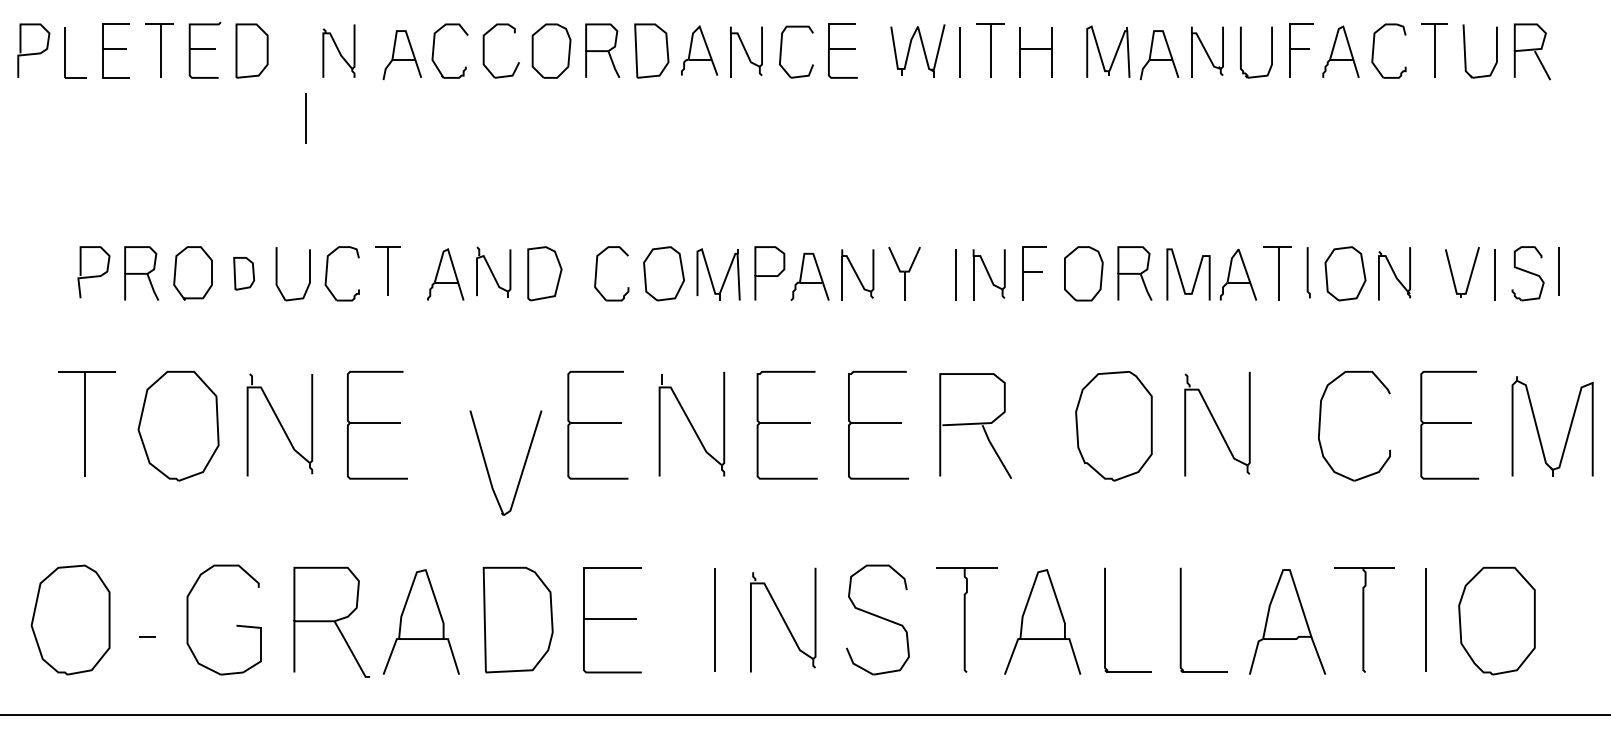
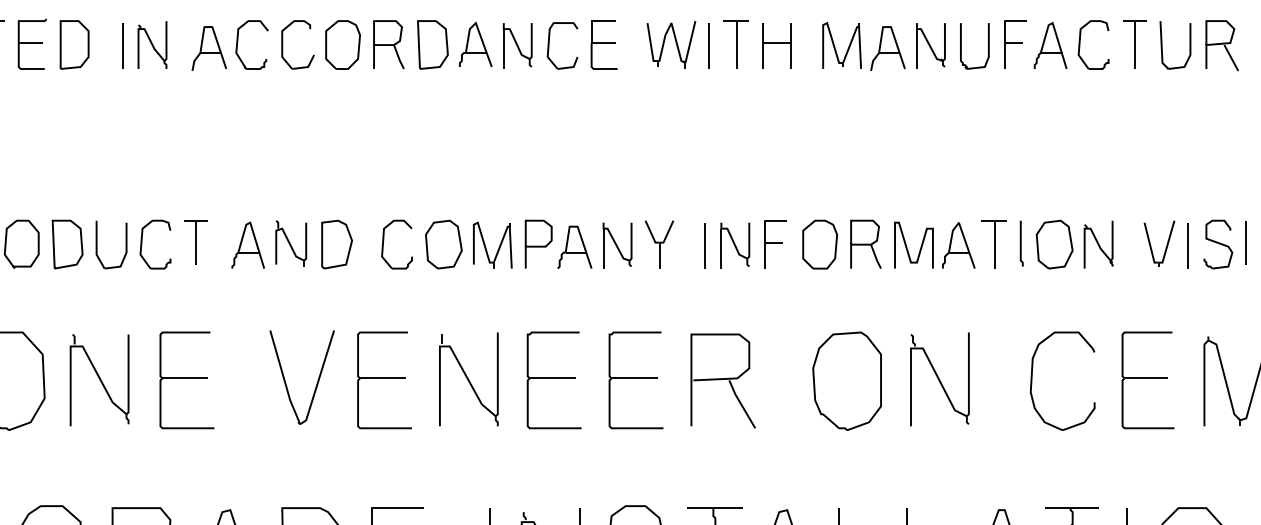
line: (305, 118) -> (122, 46), moved
part: (243, 273) -> (66, 244), size x1.67
part: (522, 468) -> (317, 382), moved

